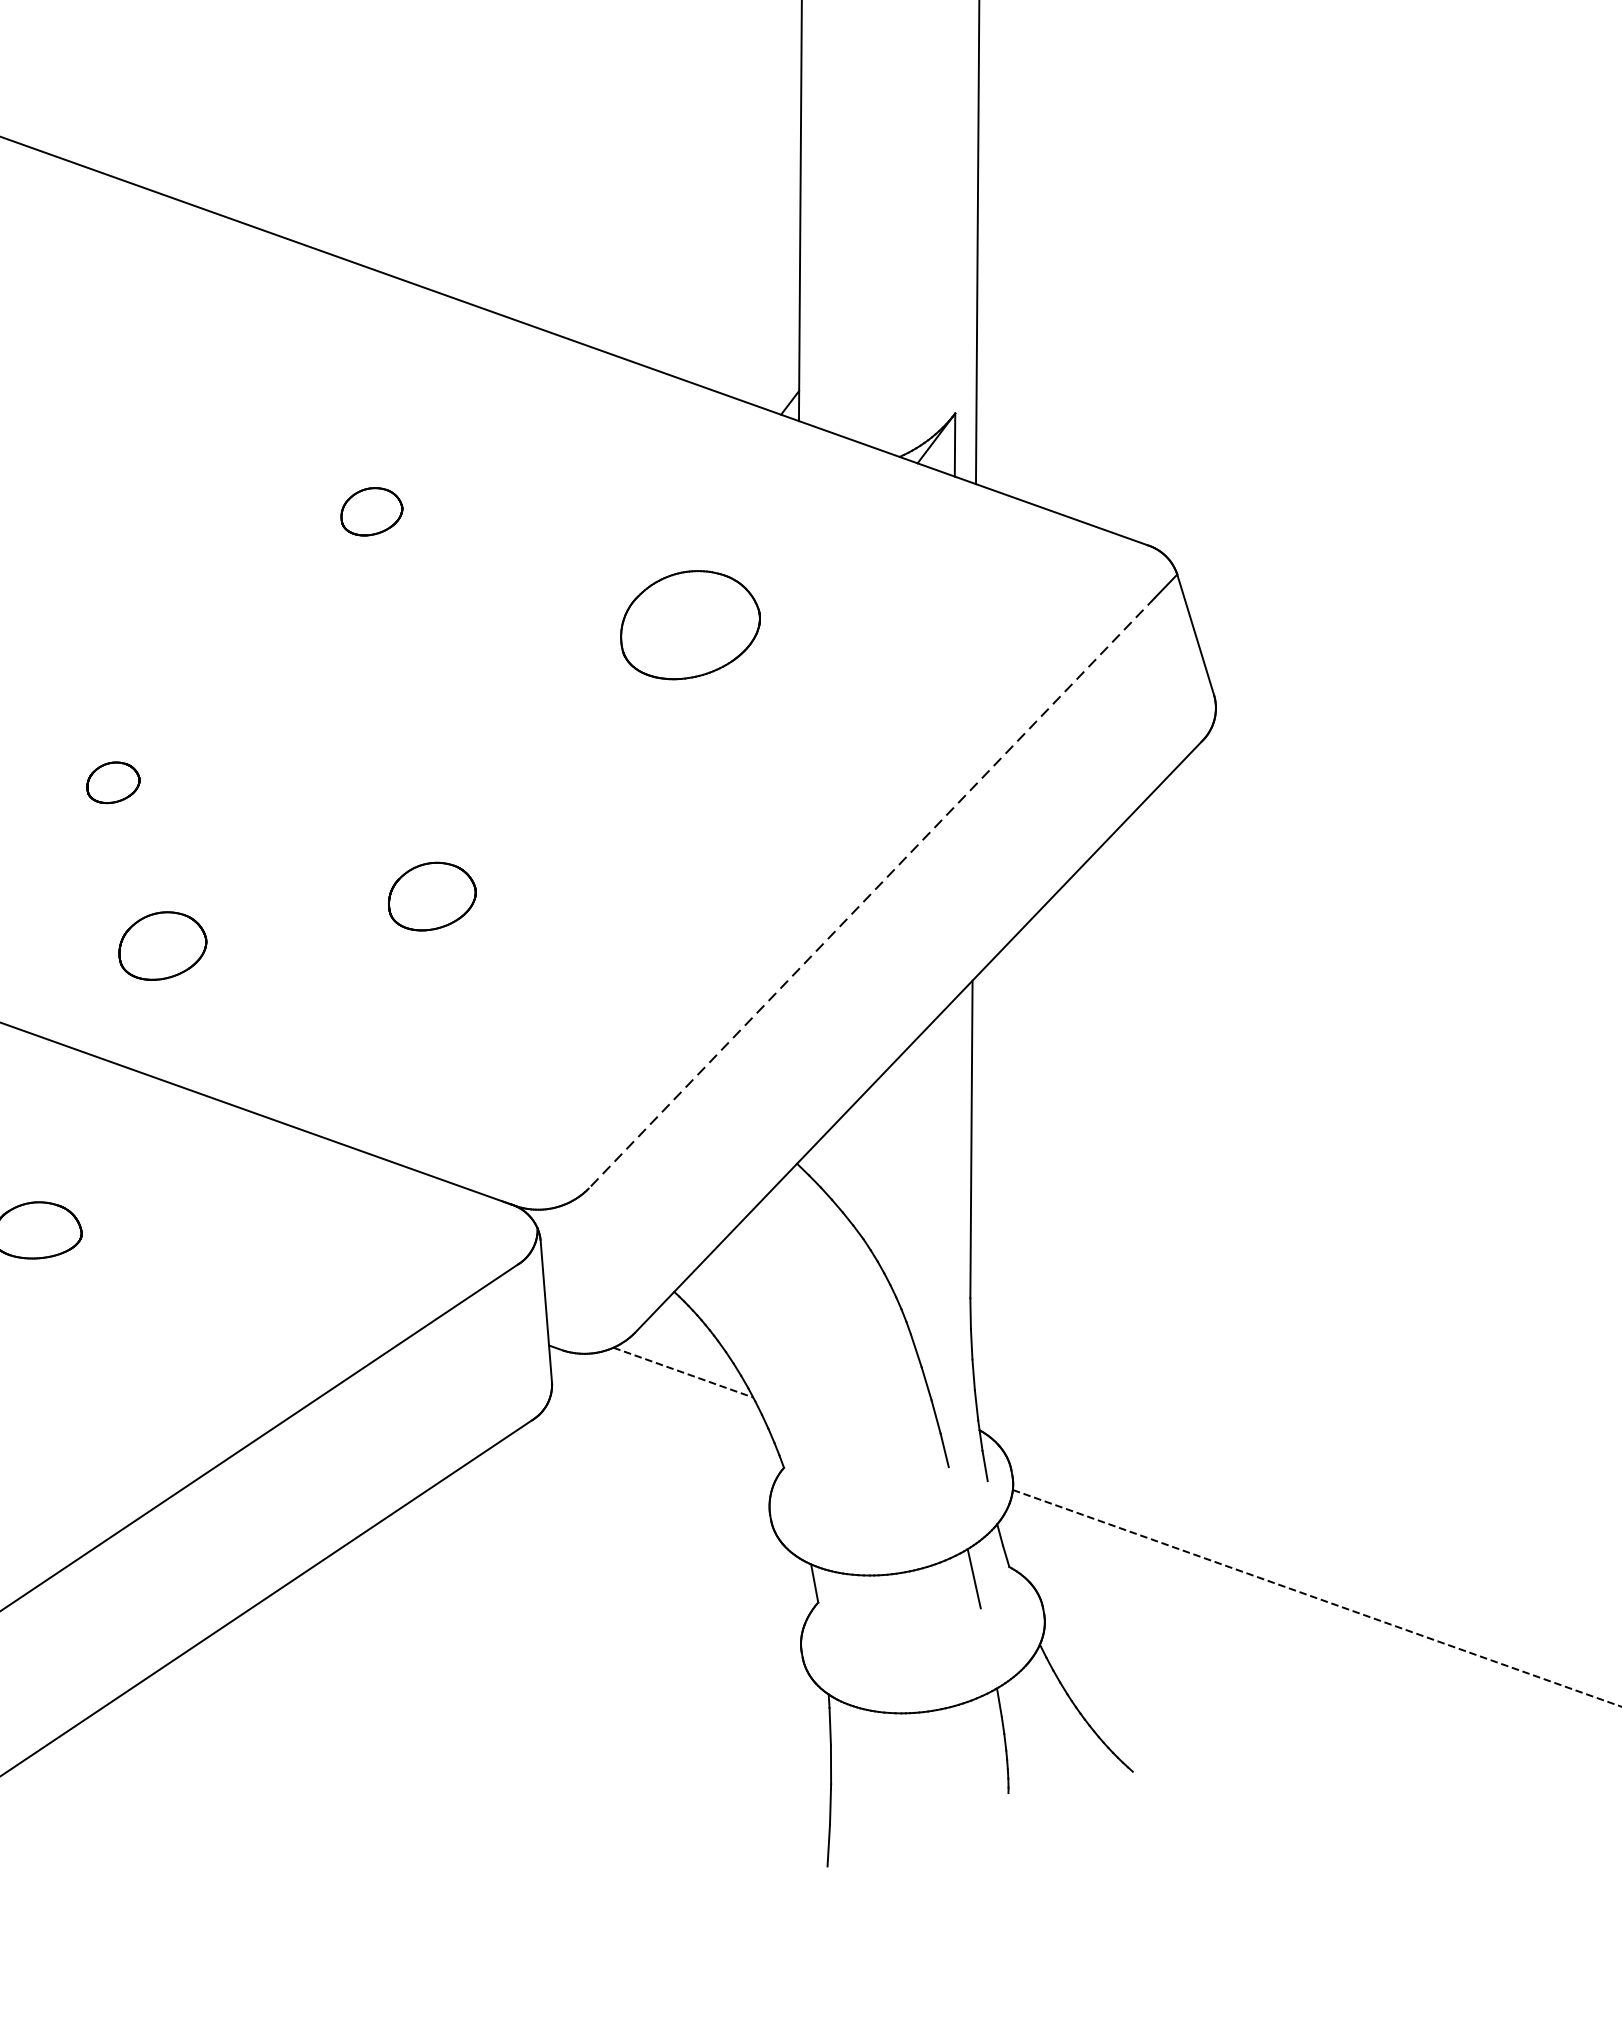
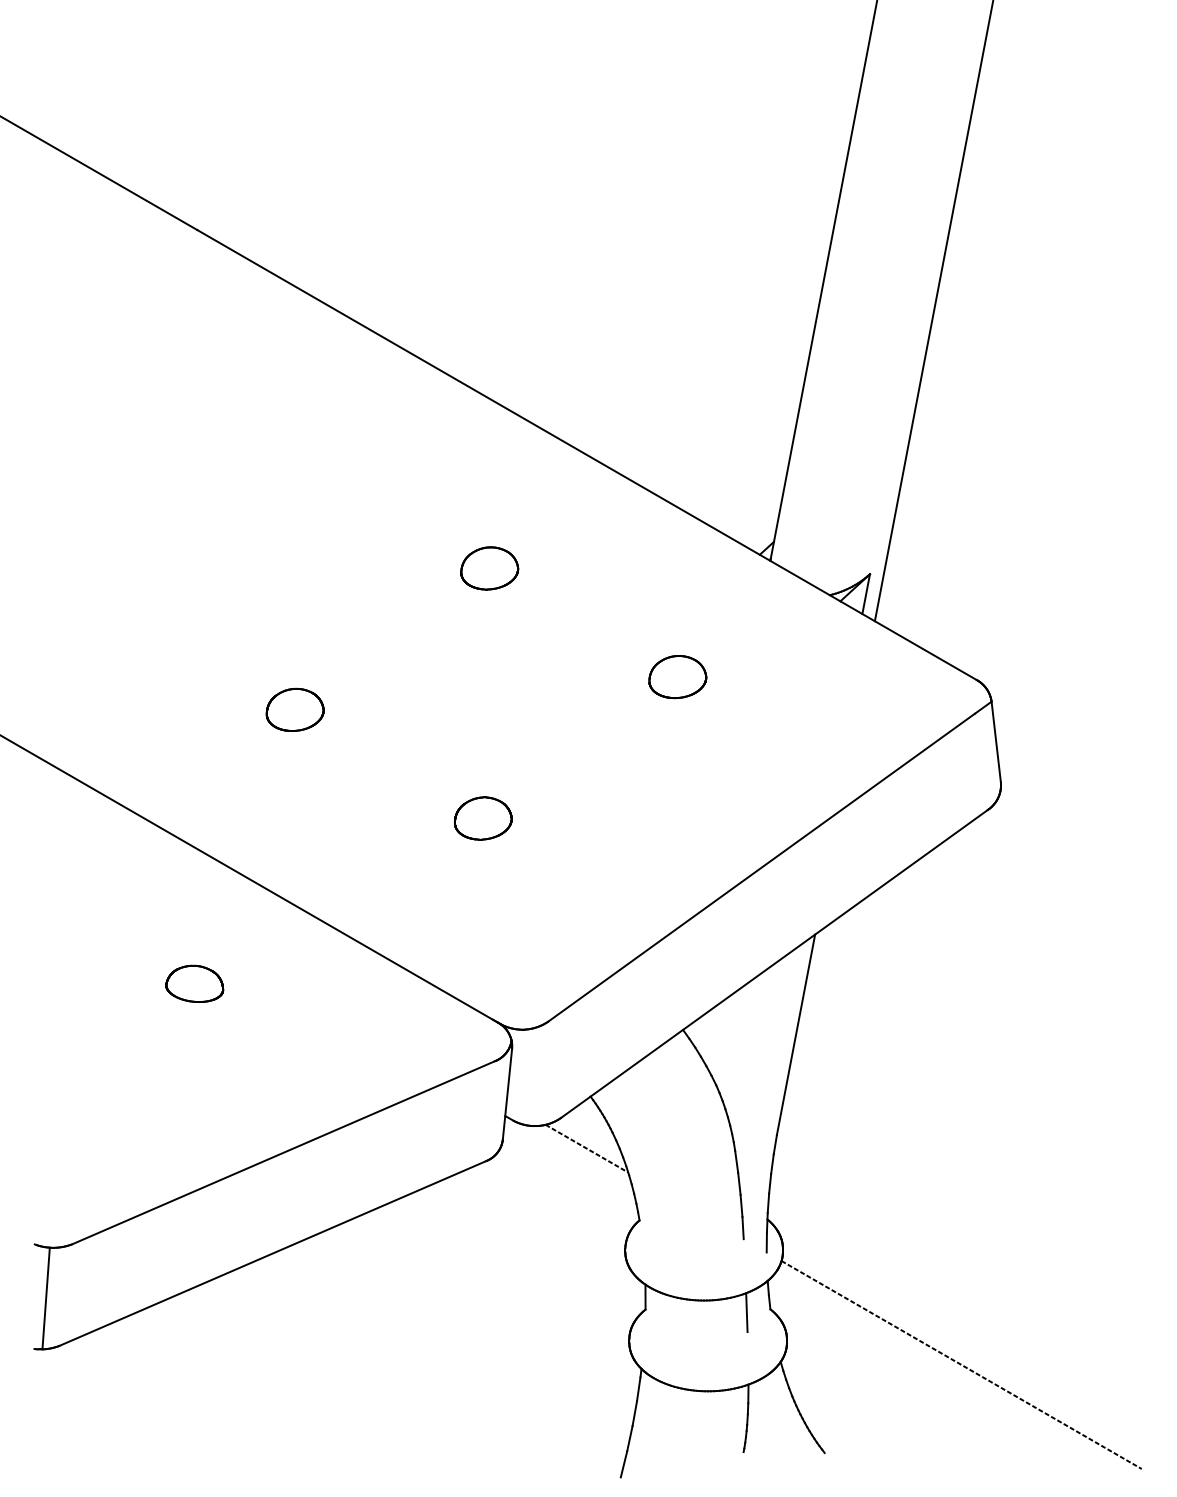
part: (371, 511) -> (489, 568), size x1.43
part: (689, 625) -> (677, 677), size x0.62
part: (112, 782) -> (294, 709), size x1.67
line: (871, 893) -> (761, 867), dashed -> solid
part: (161, 945) -> (306, 818), removed

